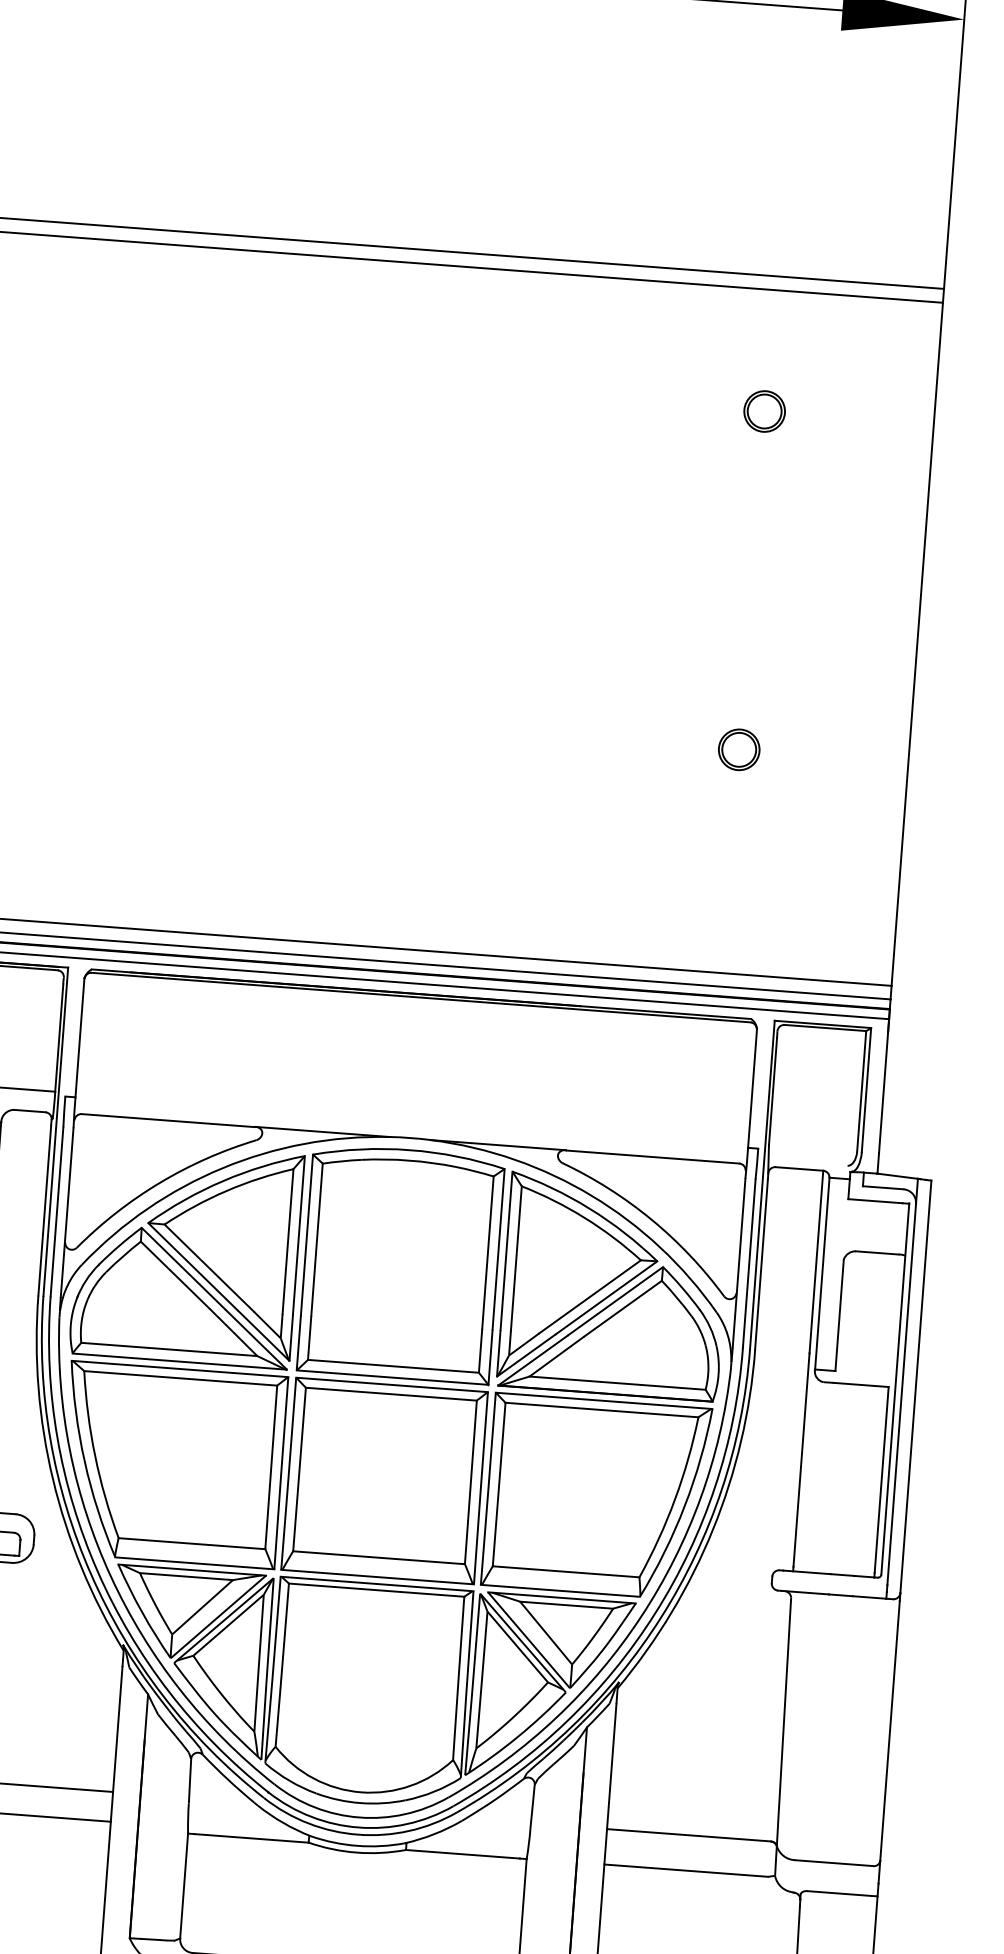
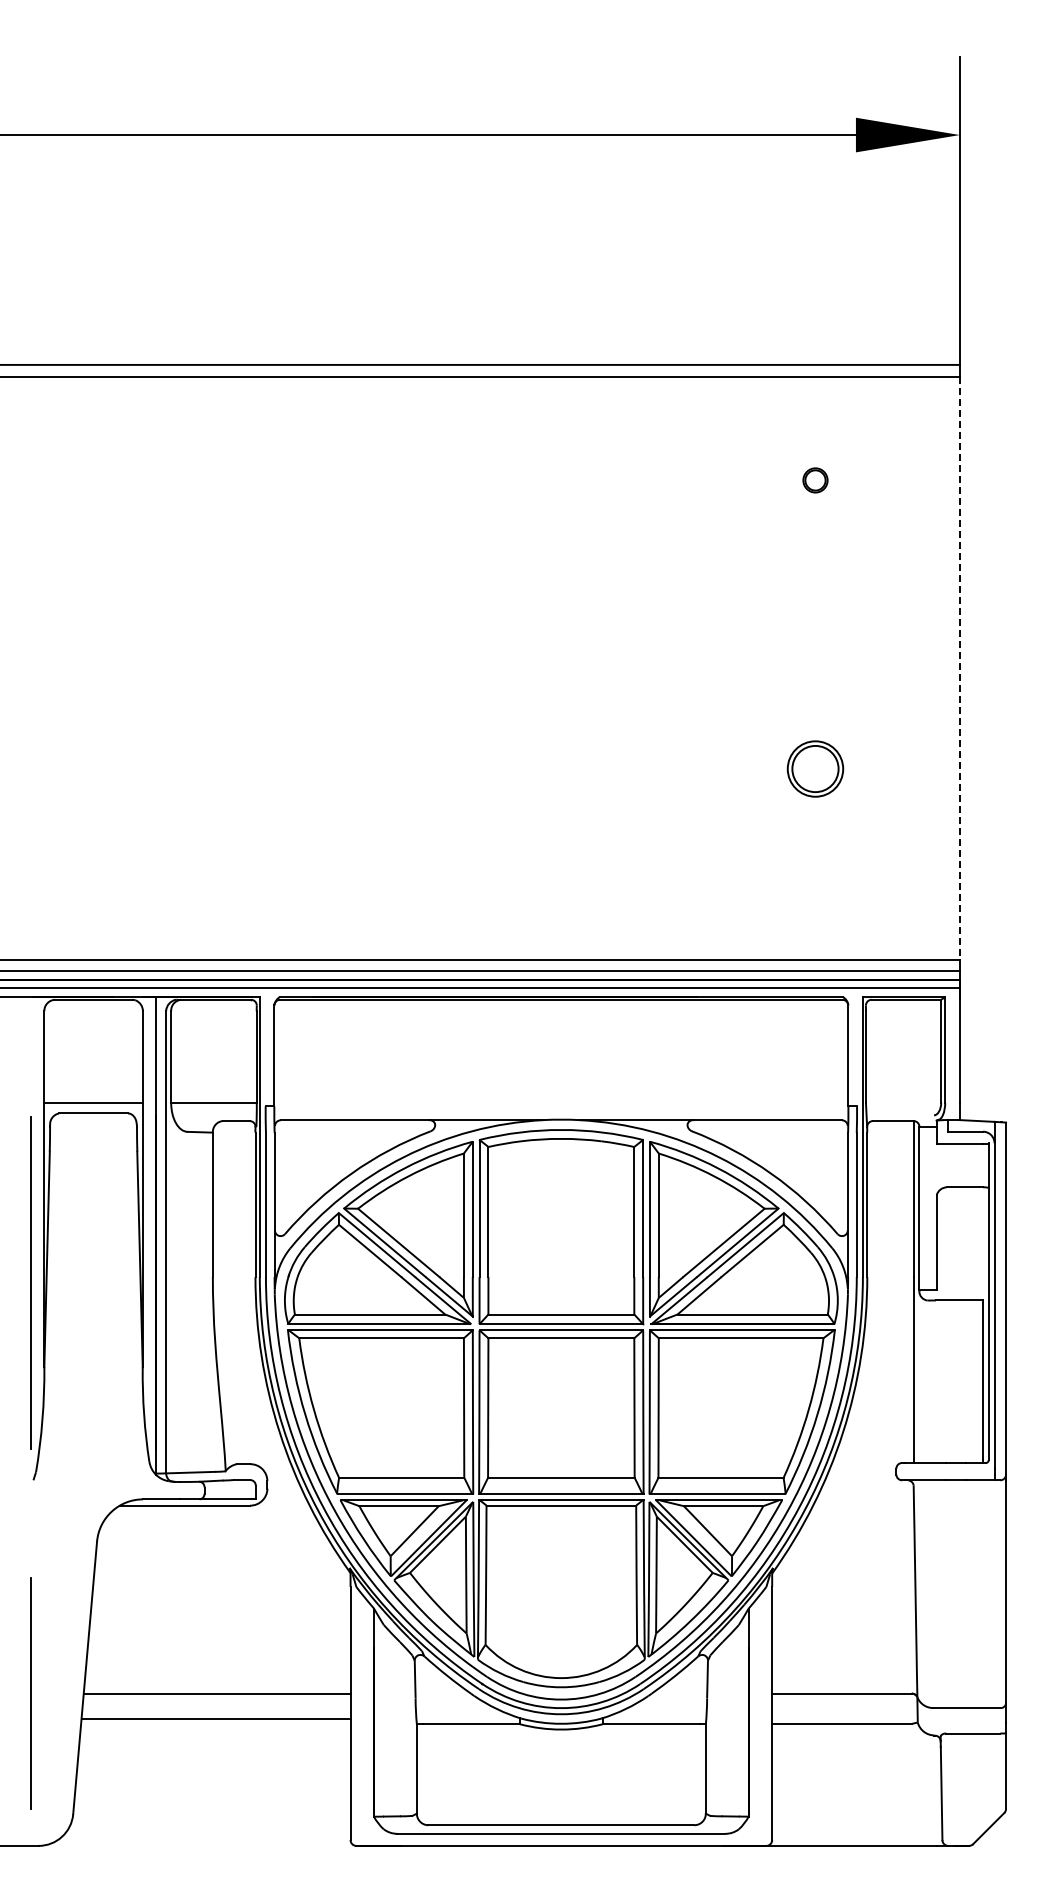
part: (764, 411) -> (815, 480), size x0.7
line: (916, 644) -> (959, 668), solid -> dashed
part: (739, 750) -> (815, 769), size x1.6

